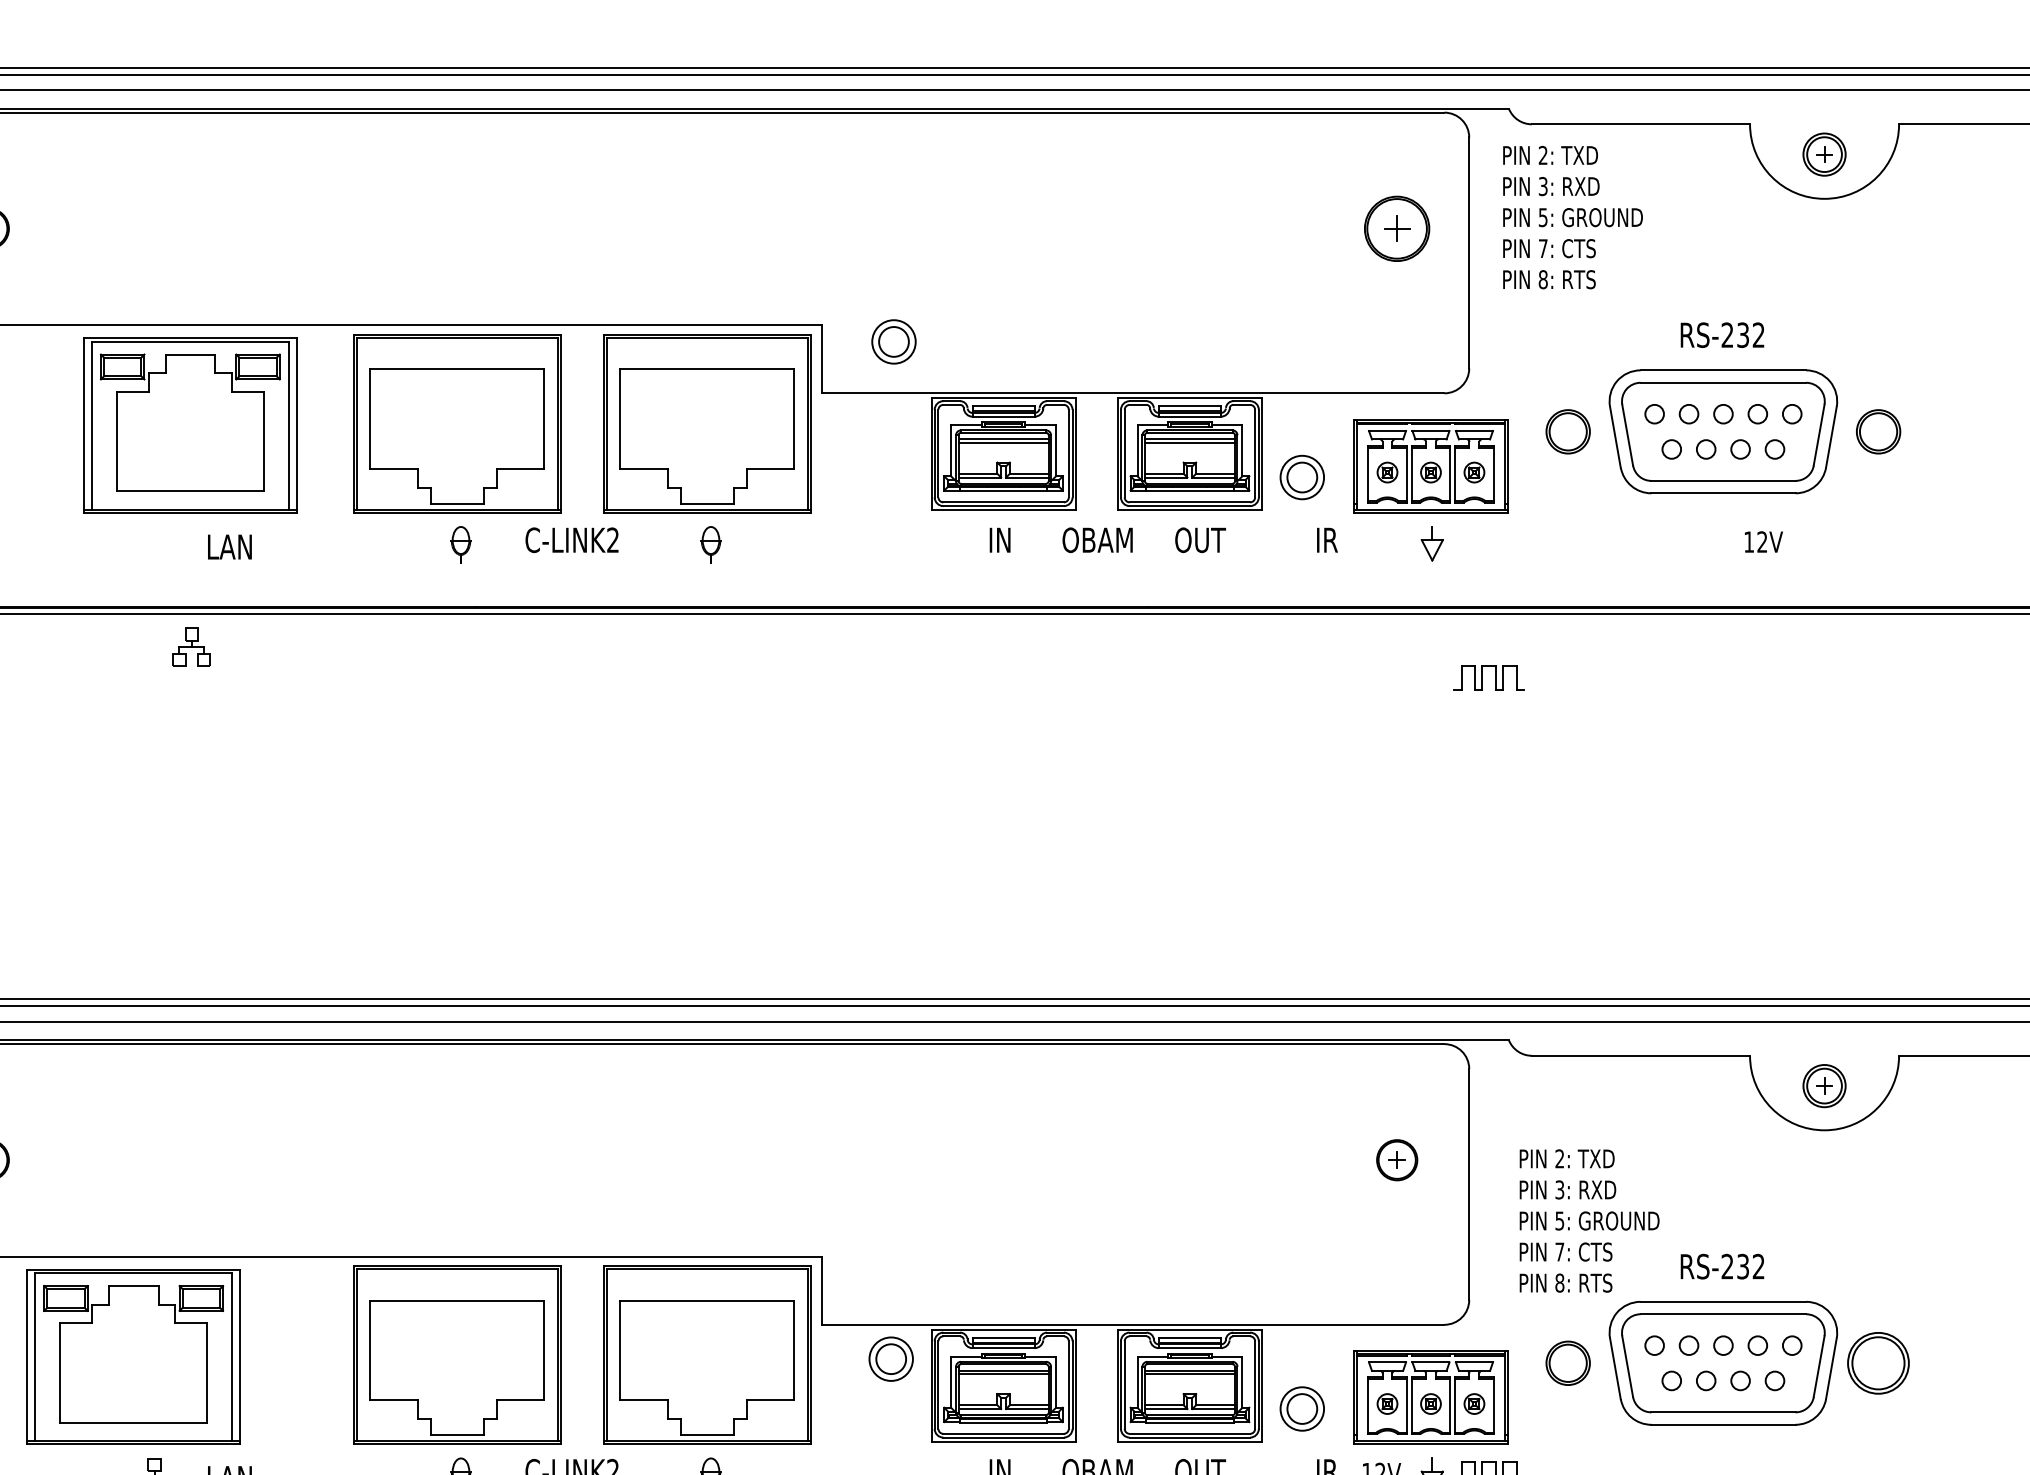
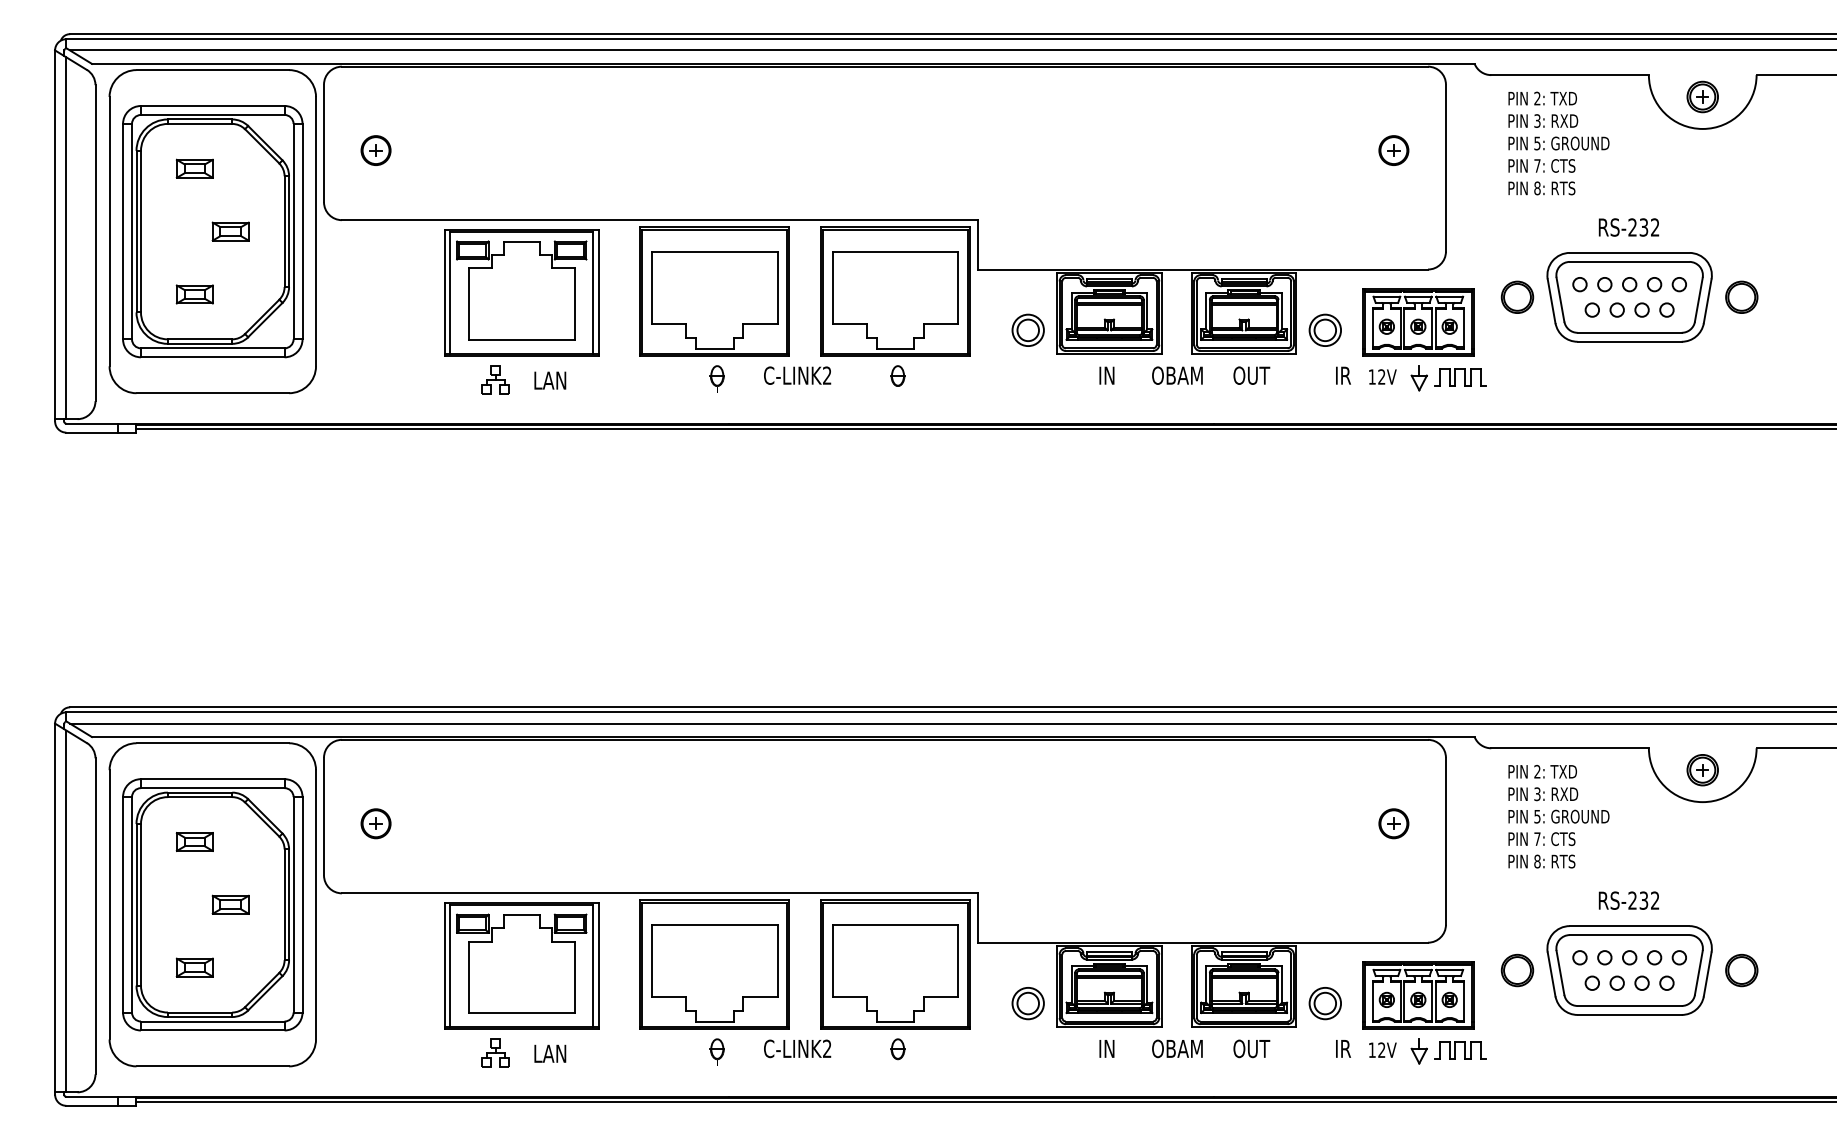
text: (1572, 217) -> (1558, 143), moved
part: (1396, 228) -> (1393, 150), size x0.62
part: (892, 340) -> (1027, 329), moved
text: (1763, 541) -> (1382, 376), moved
part: (191, 646) -> (495, 379), moved
part: (1489, 678) -> (1460, 377), moved
text: (1588, 1220) -> (1558, 816), moved
part: (133, 1356) -> (521, 965), moved
part: (890, 1359) -> (1027, 1003), moved
part: (1878, 1363) -> (1741, 970), size x0.71

